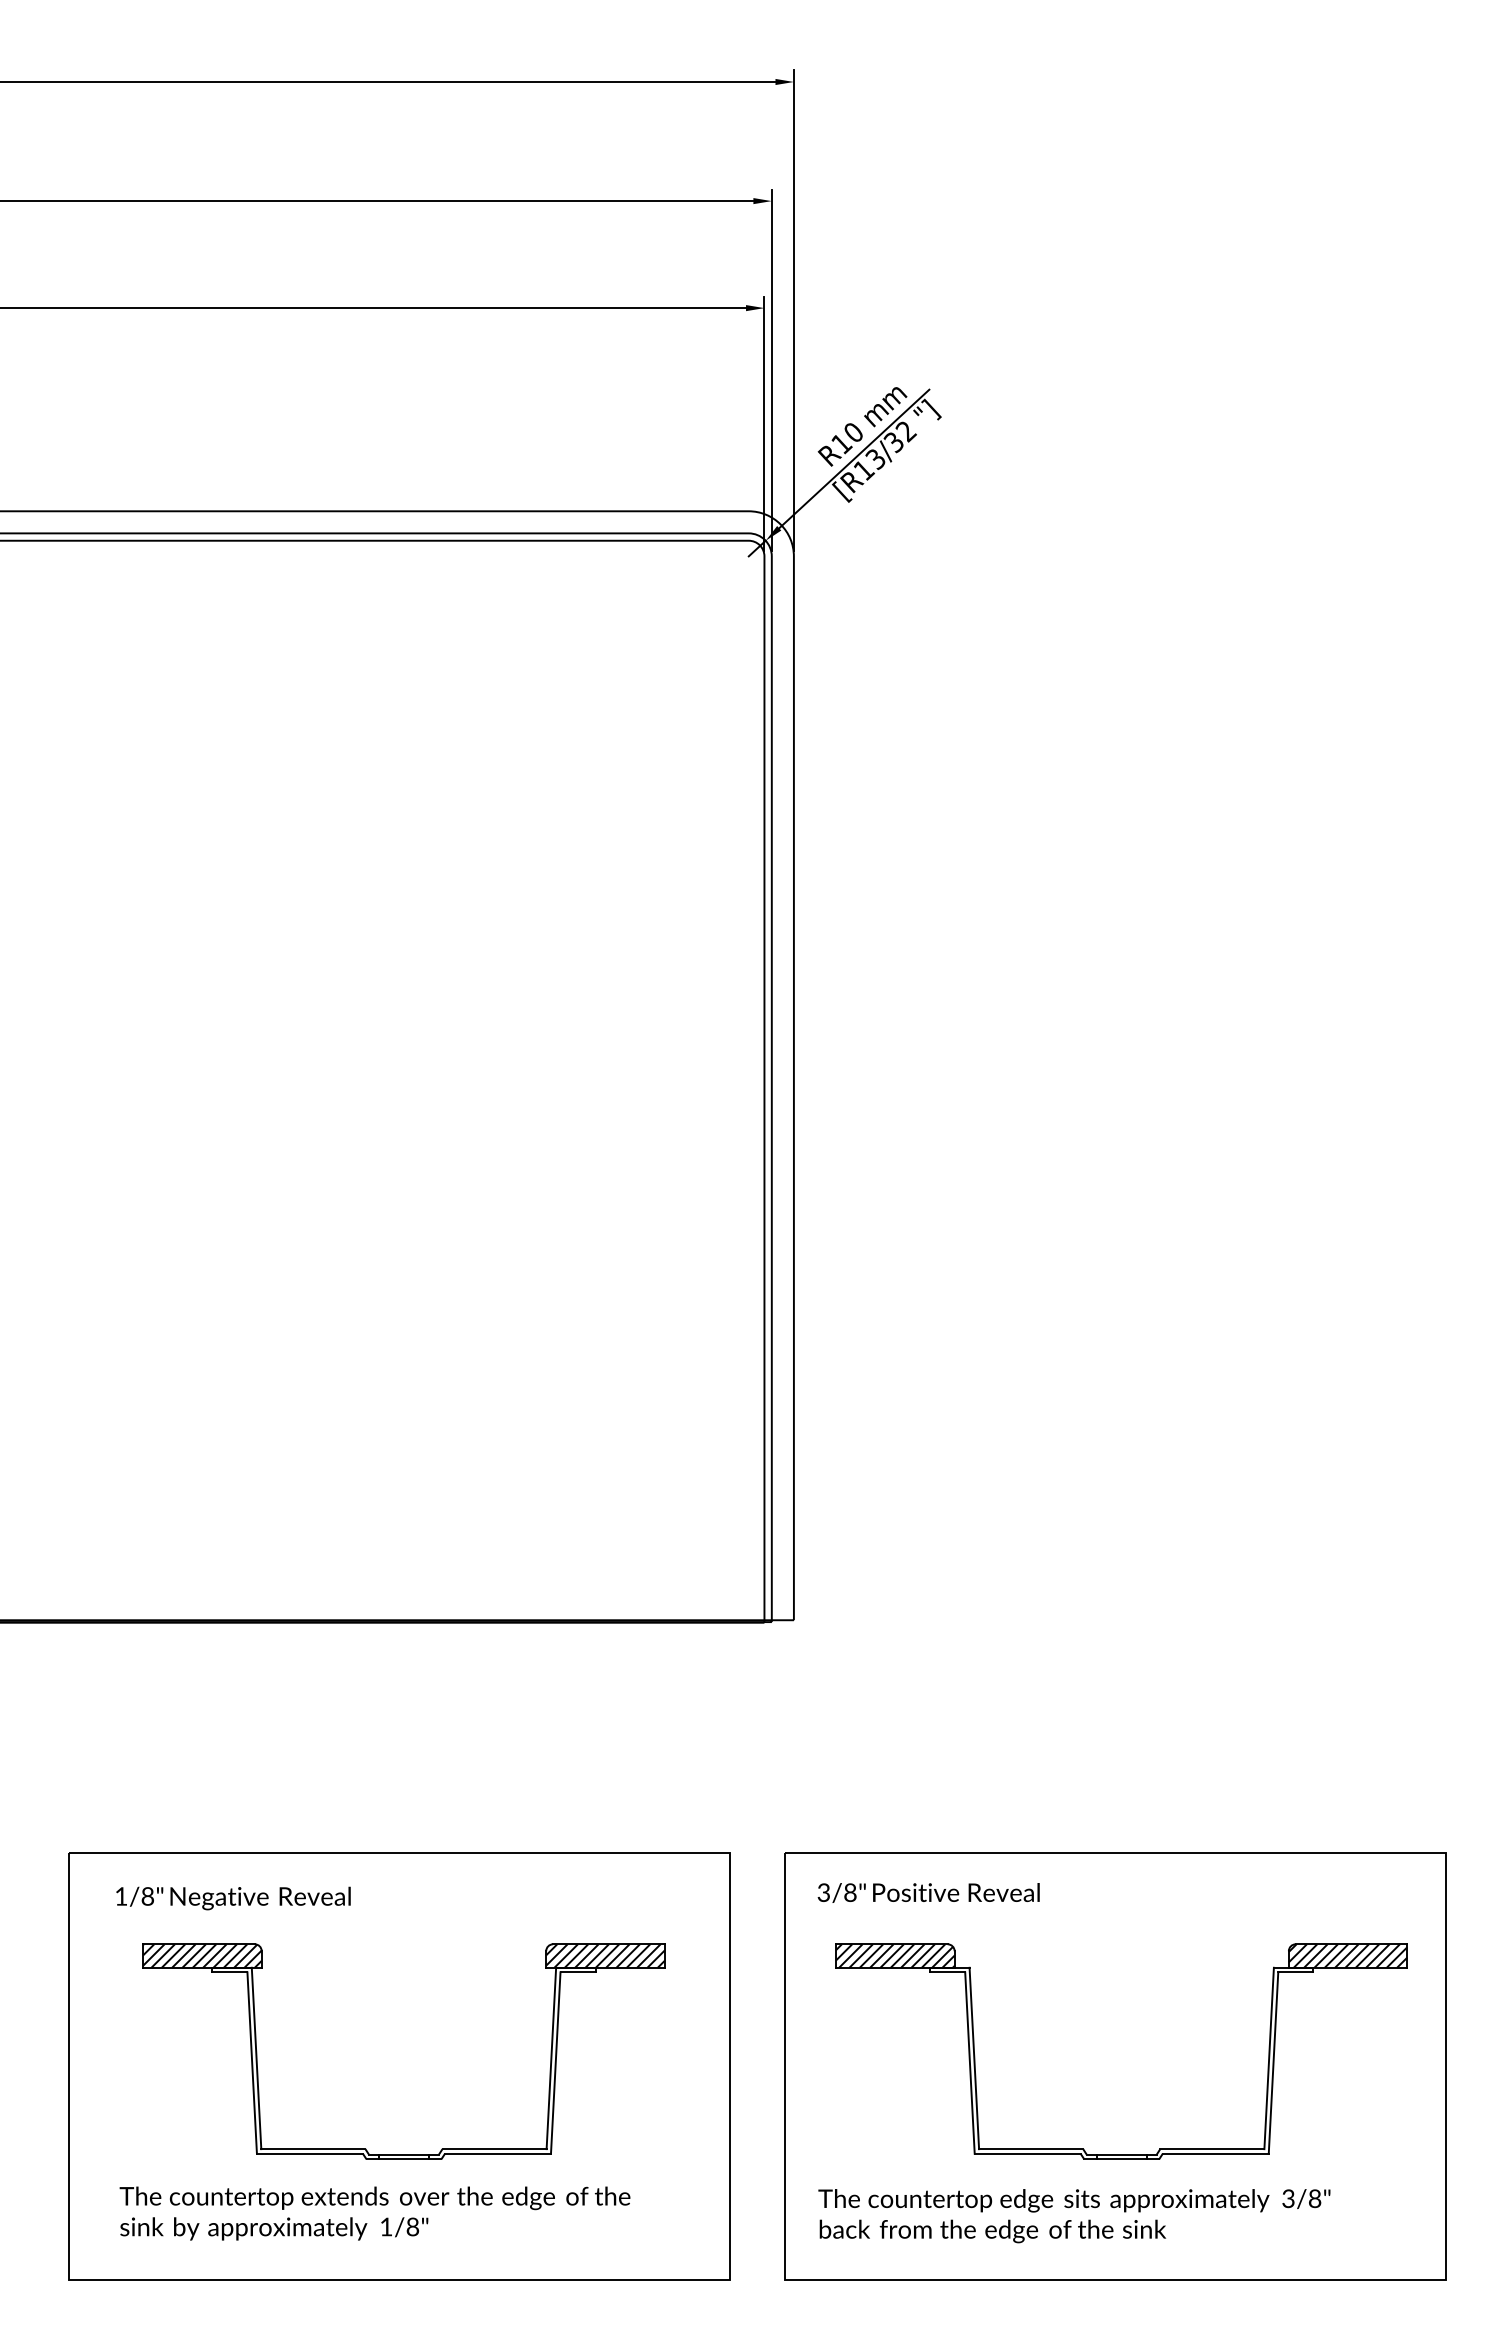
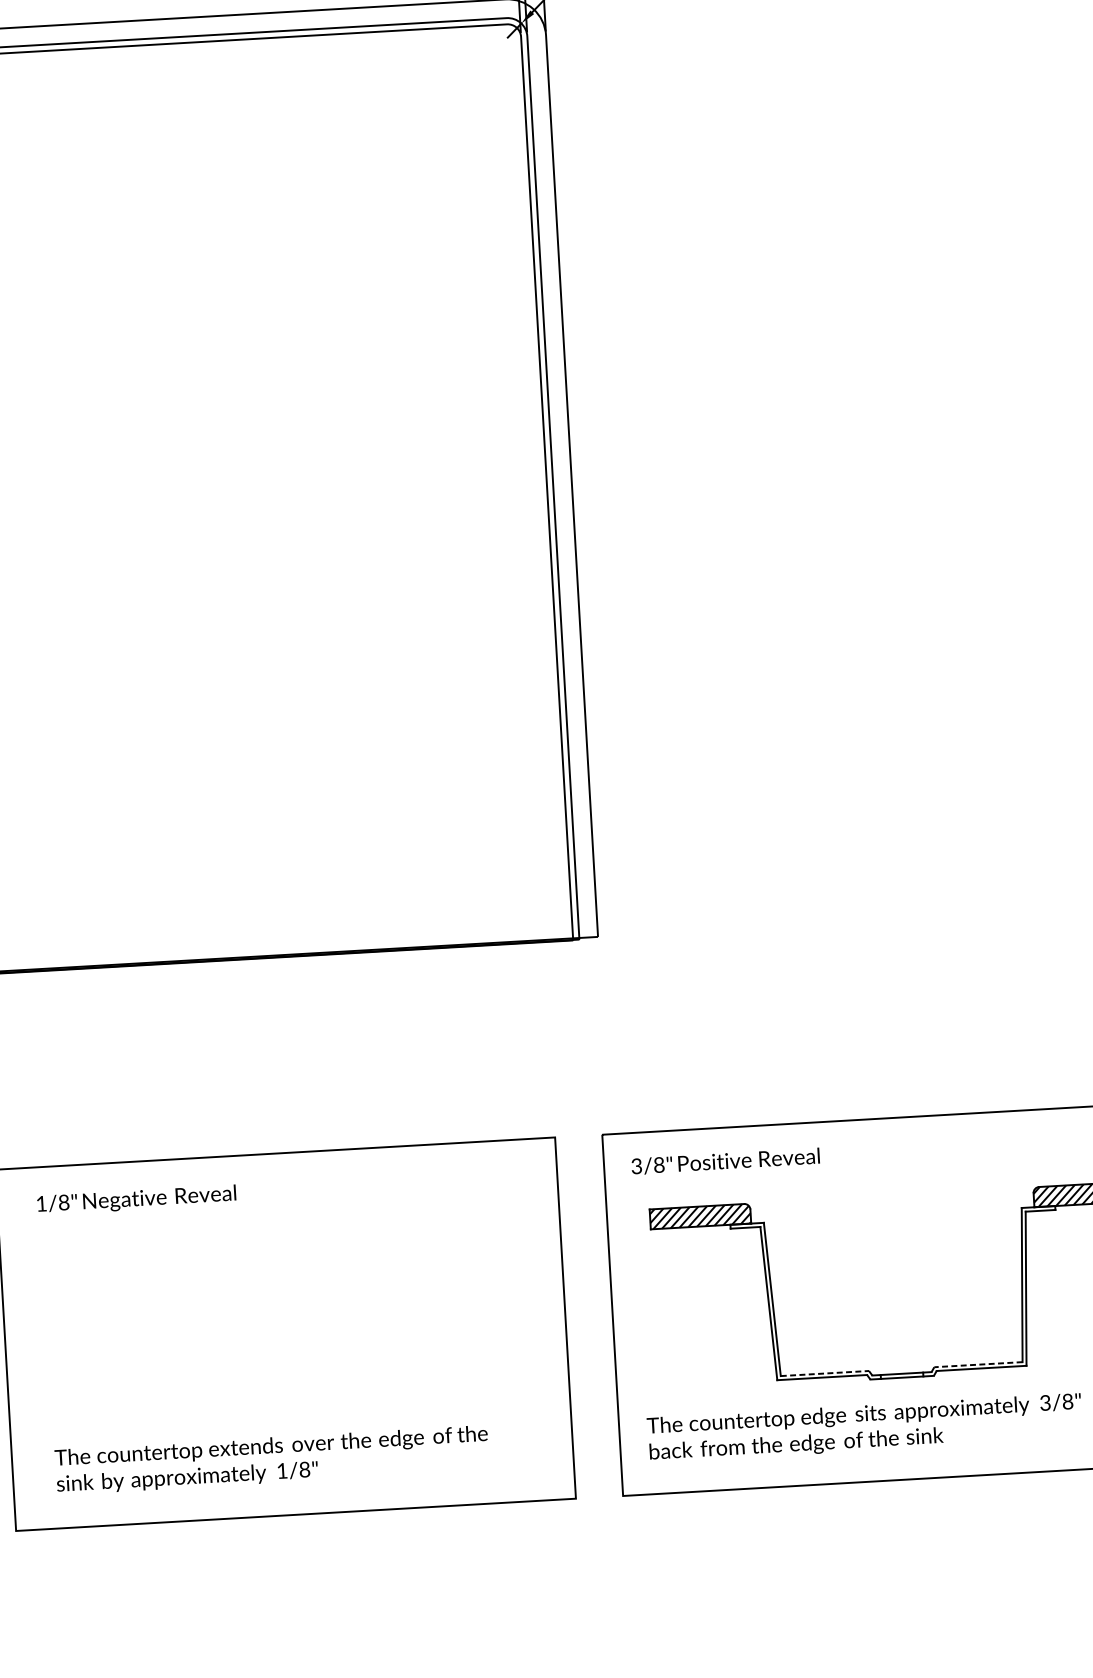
line: (1031, 2149) -> (825, 1373), solid -> dashed
line: (1211, 2149) -> (977, 1365), solid -> dashed
part: (403, 2154) -> (293, 1408), removed

